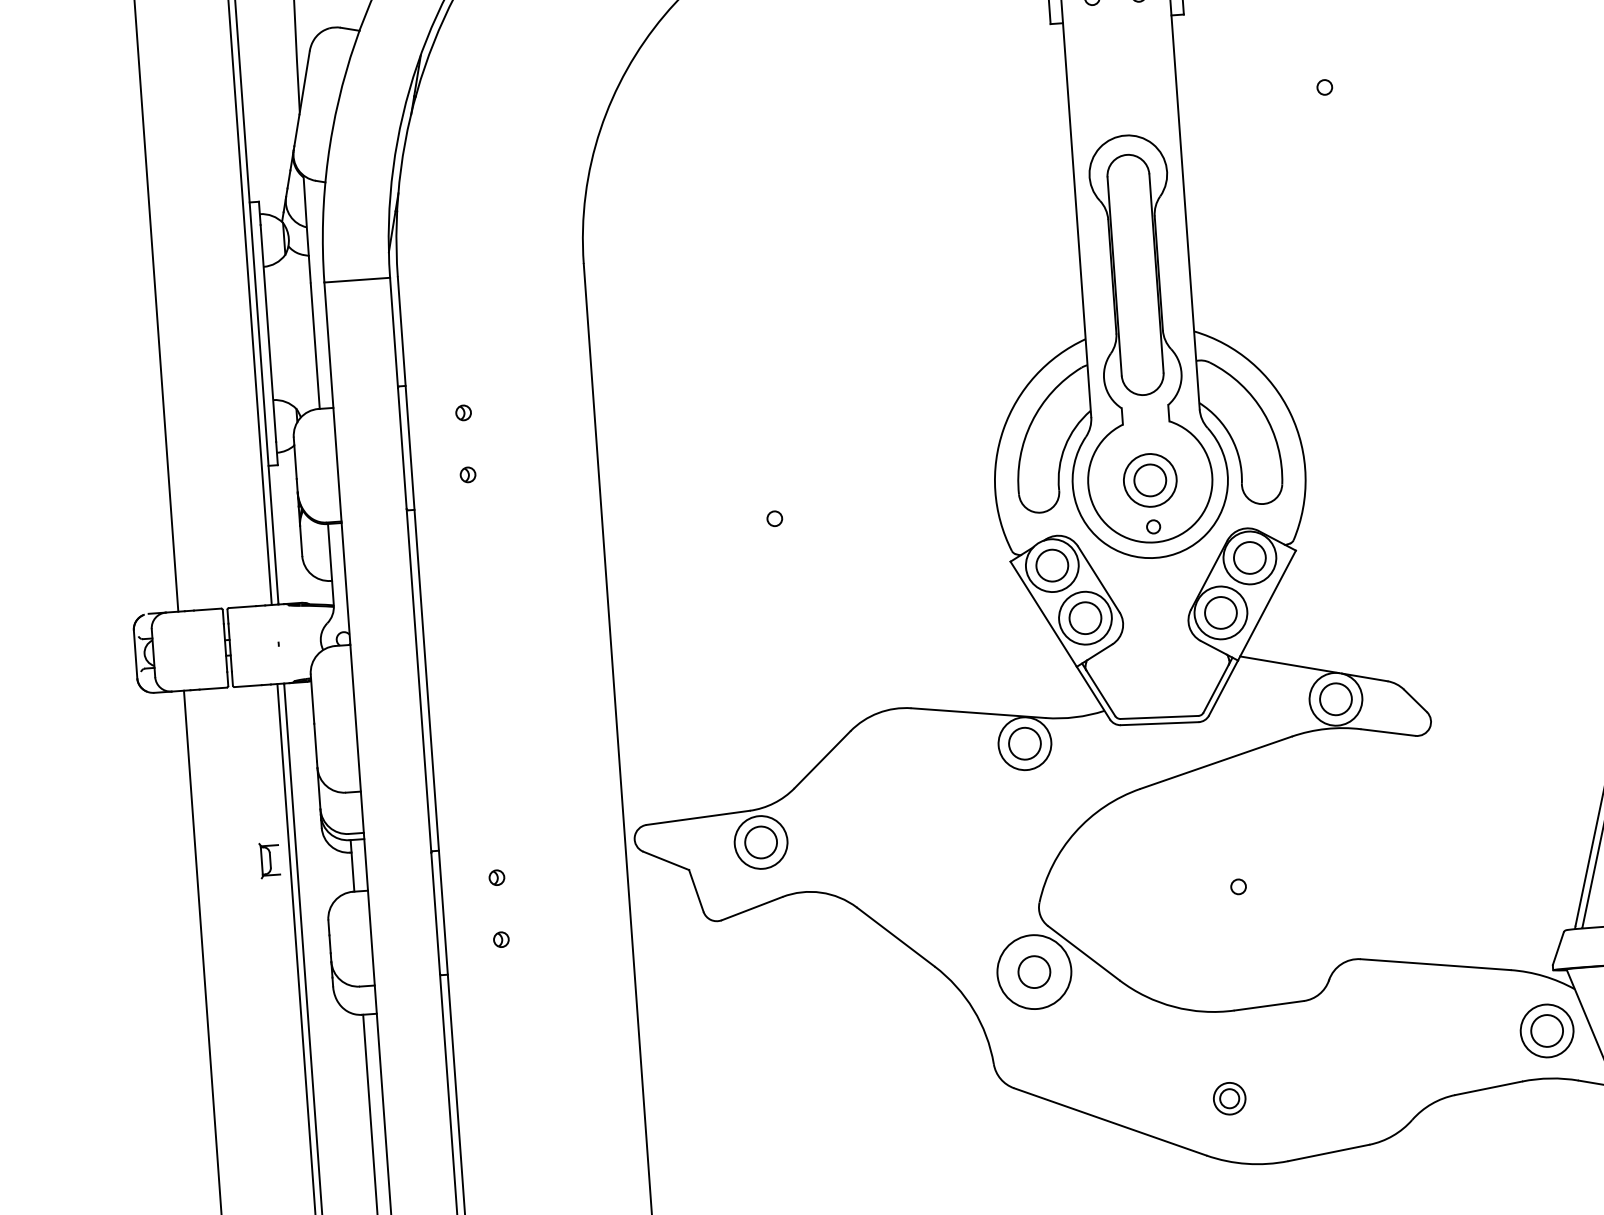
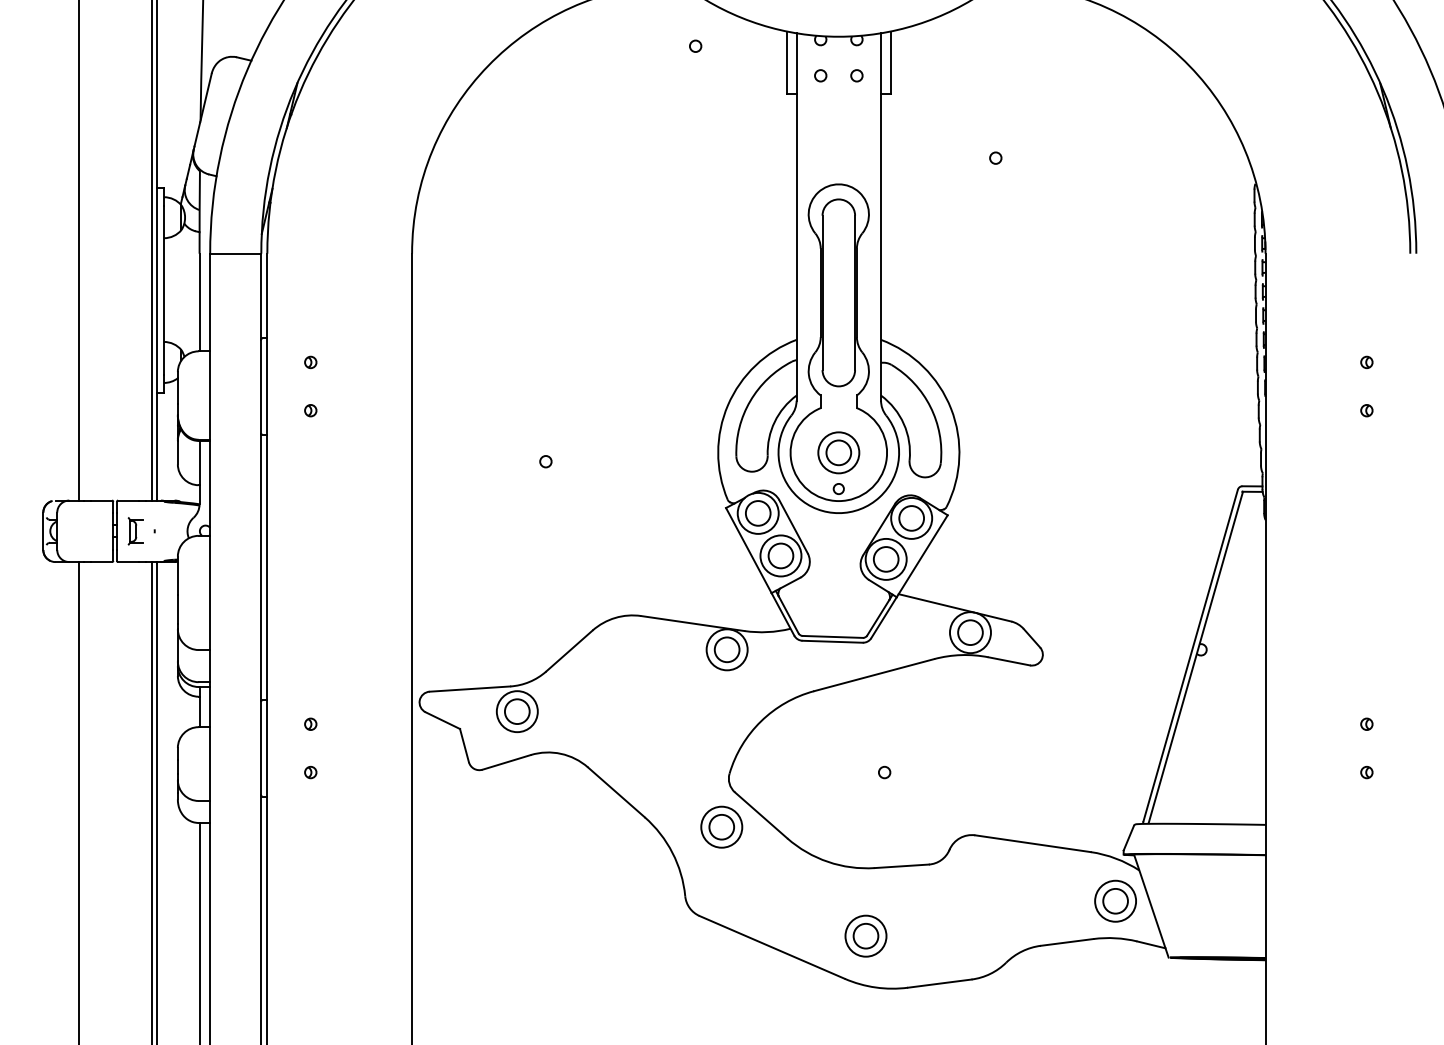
part: (269, 860) -> (135, 531), moved
circle: (1033, 971) -> (721, 826), size x0.71
part: (1229, 1097) -> (865, 935), size x1.67

